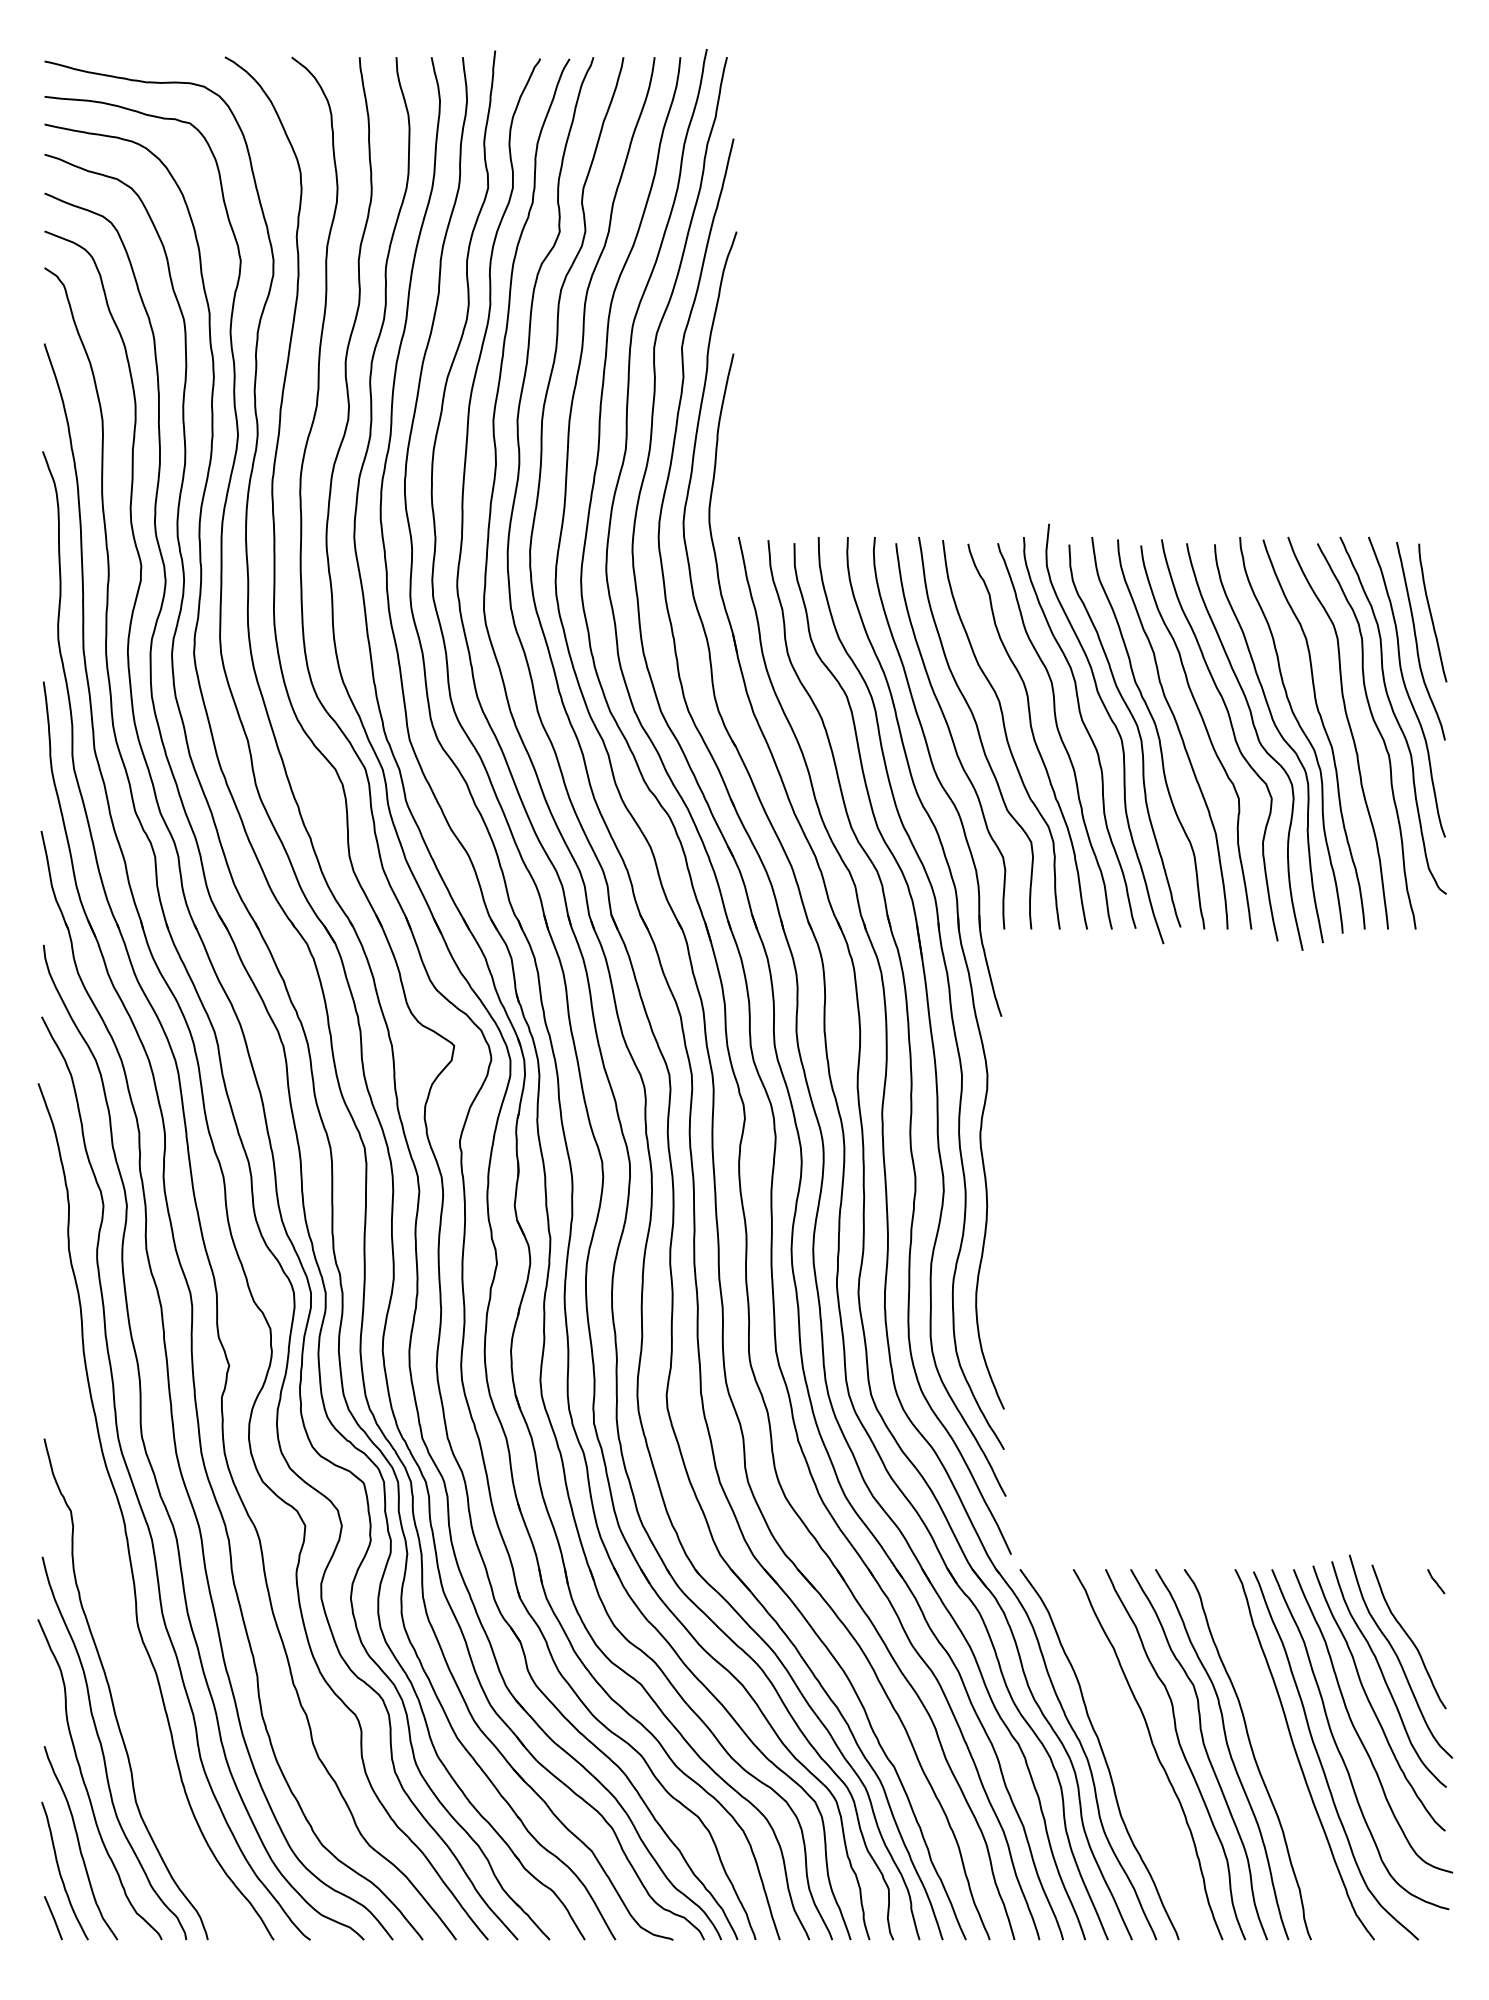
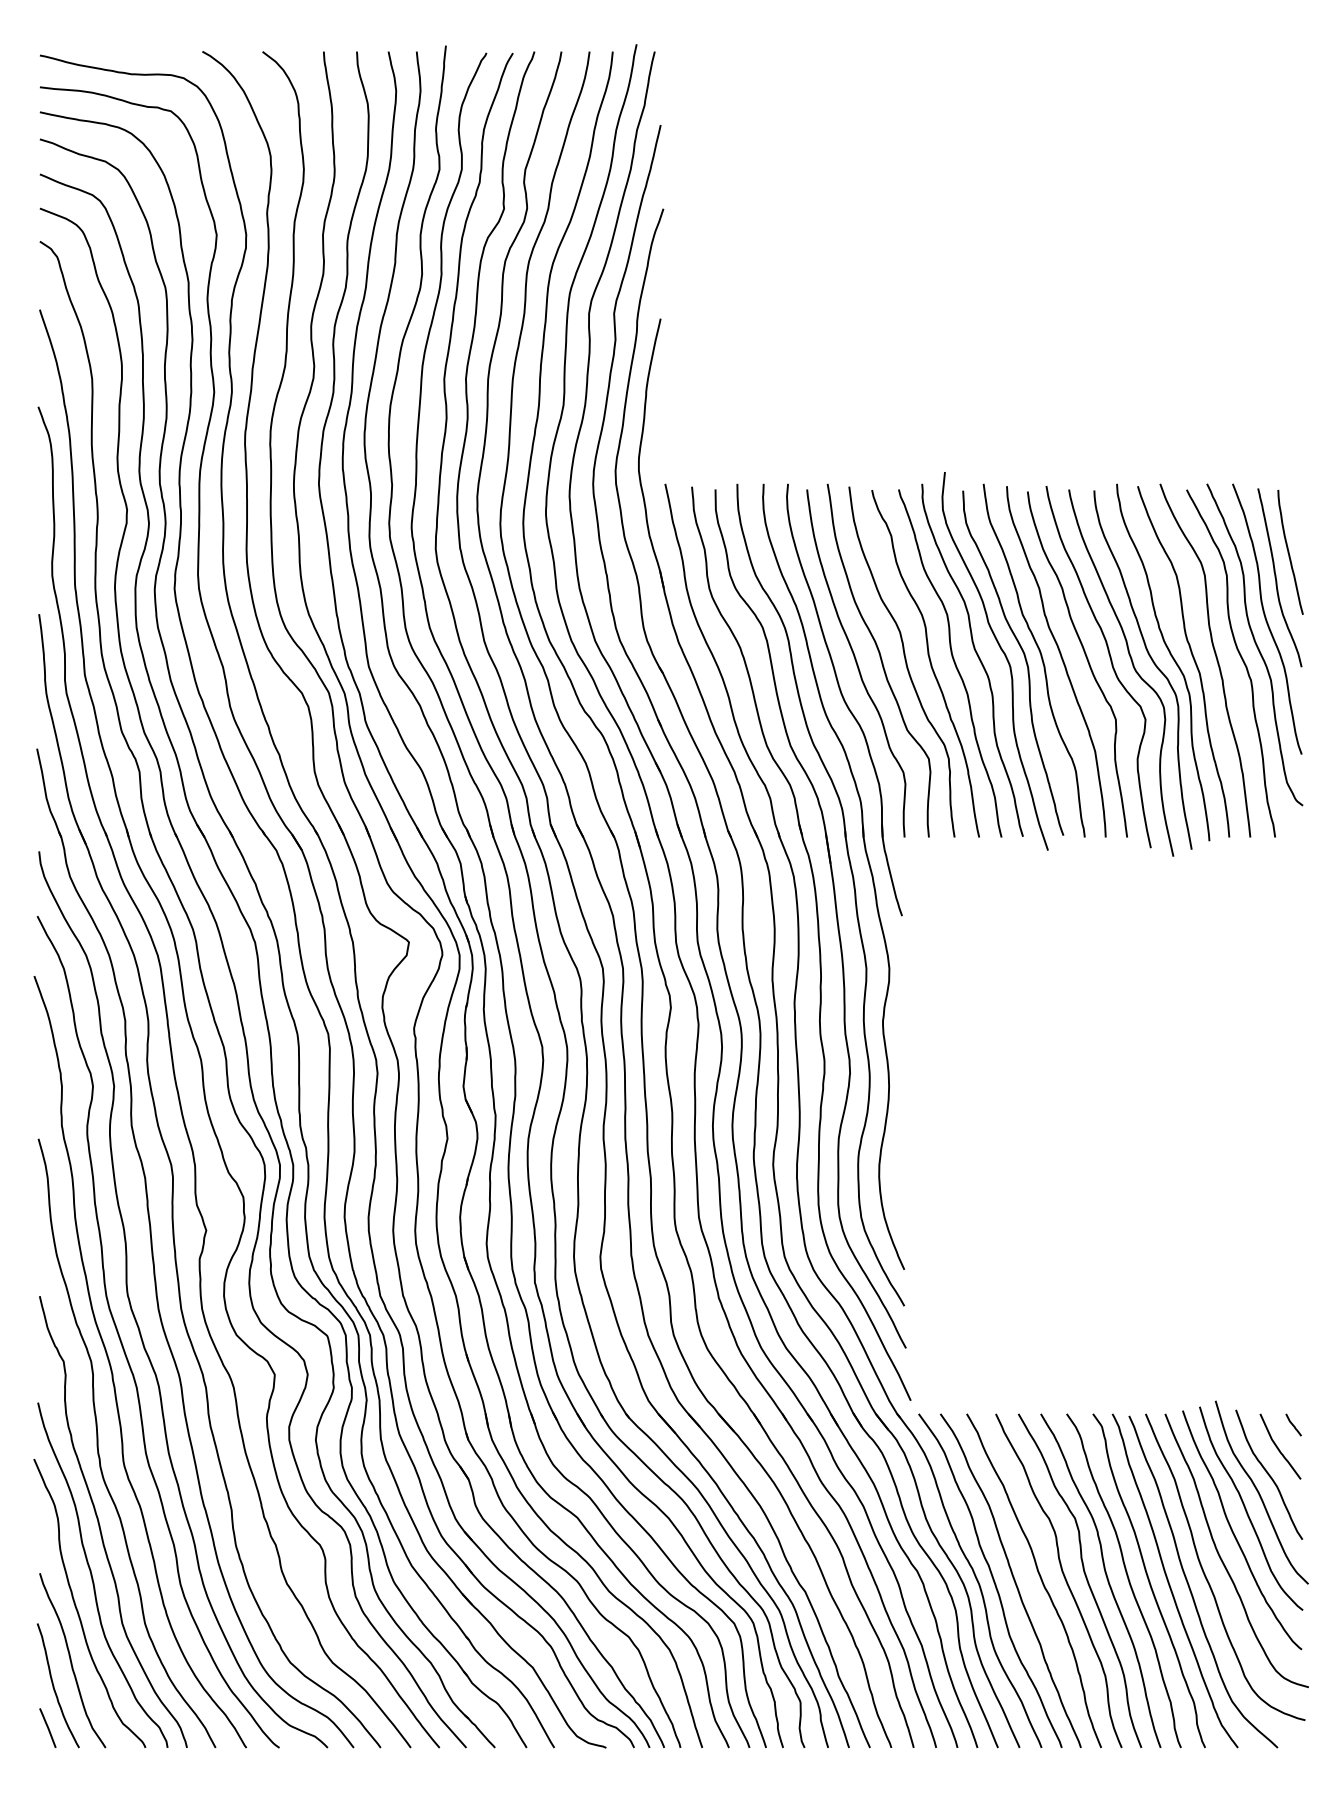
curve: (109, 1601) -> (98, 1442), added
curve: (1419, 1606) -> (1278, 1447), added
curve: (1124, 1752) -> (1012, 1578), added
curve: (1275, 1754) -> (1148, 1580), added

